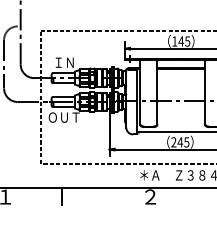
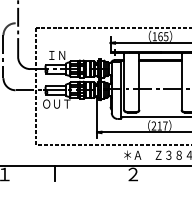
text: (181, 41) -> (160, 36), 145 -> 165
text: (183, 142) -> (162, 126), 245 -> 217

